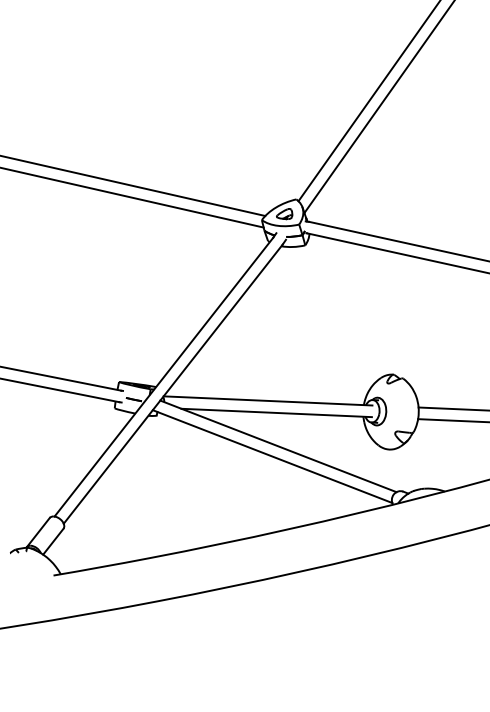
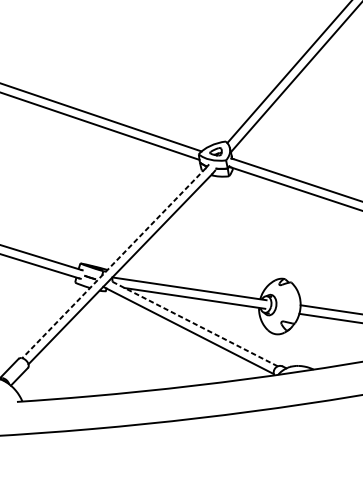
line: (163, 377) -> (113, 263), solid -> dashed
line: (278, 446) -> (193, 323), solid -> dashed

